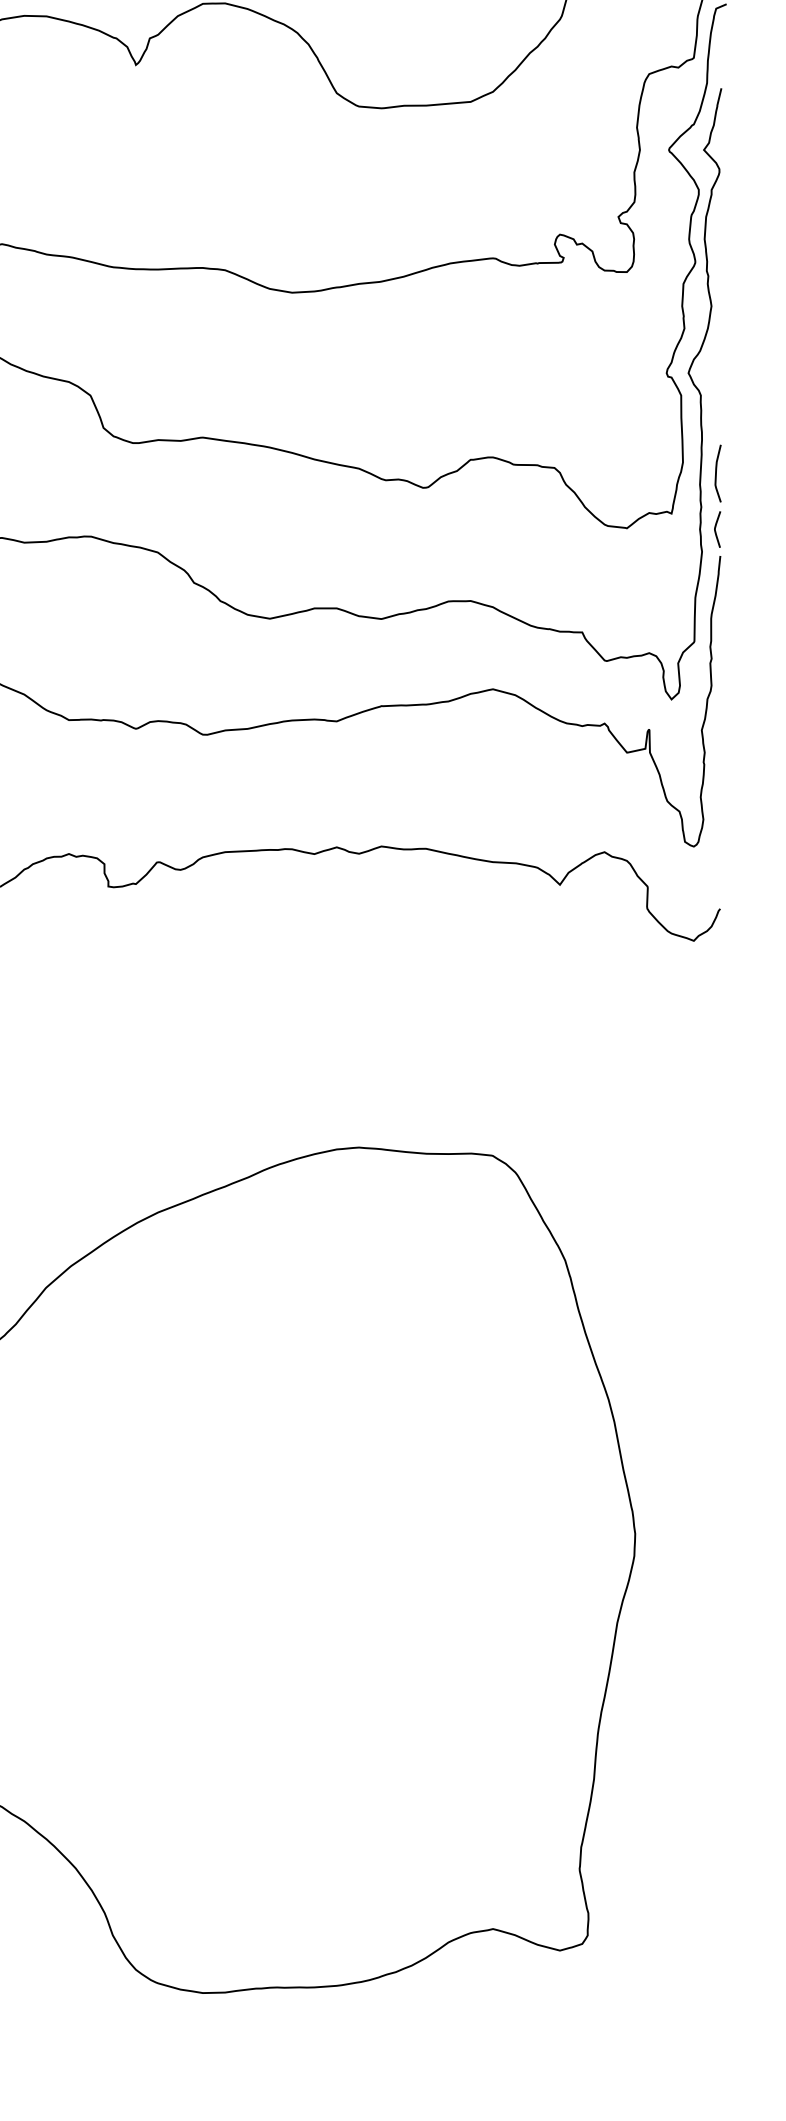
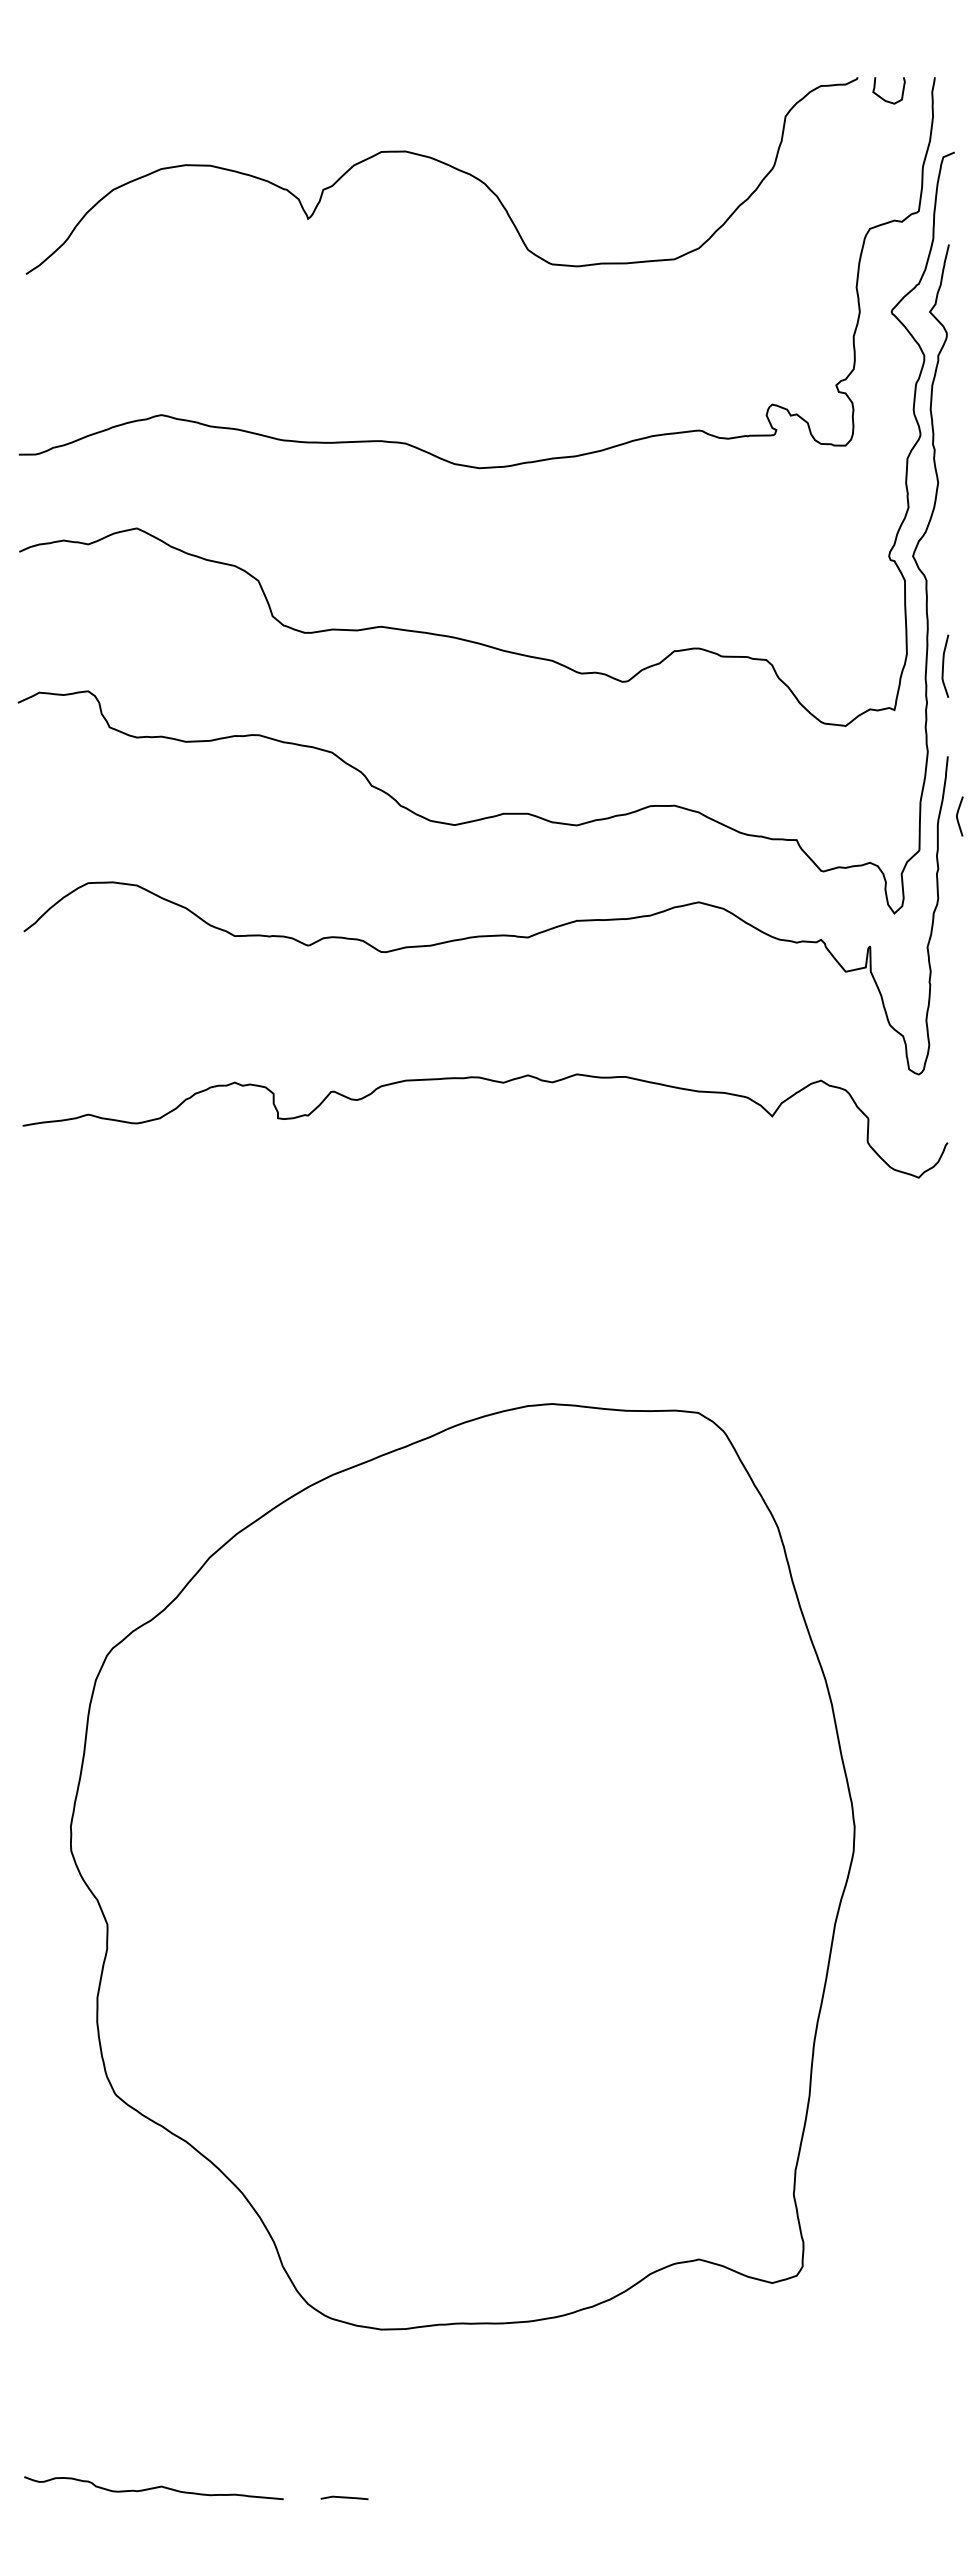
curve: (715, 529) -> (957, 816), moved

